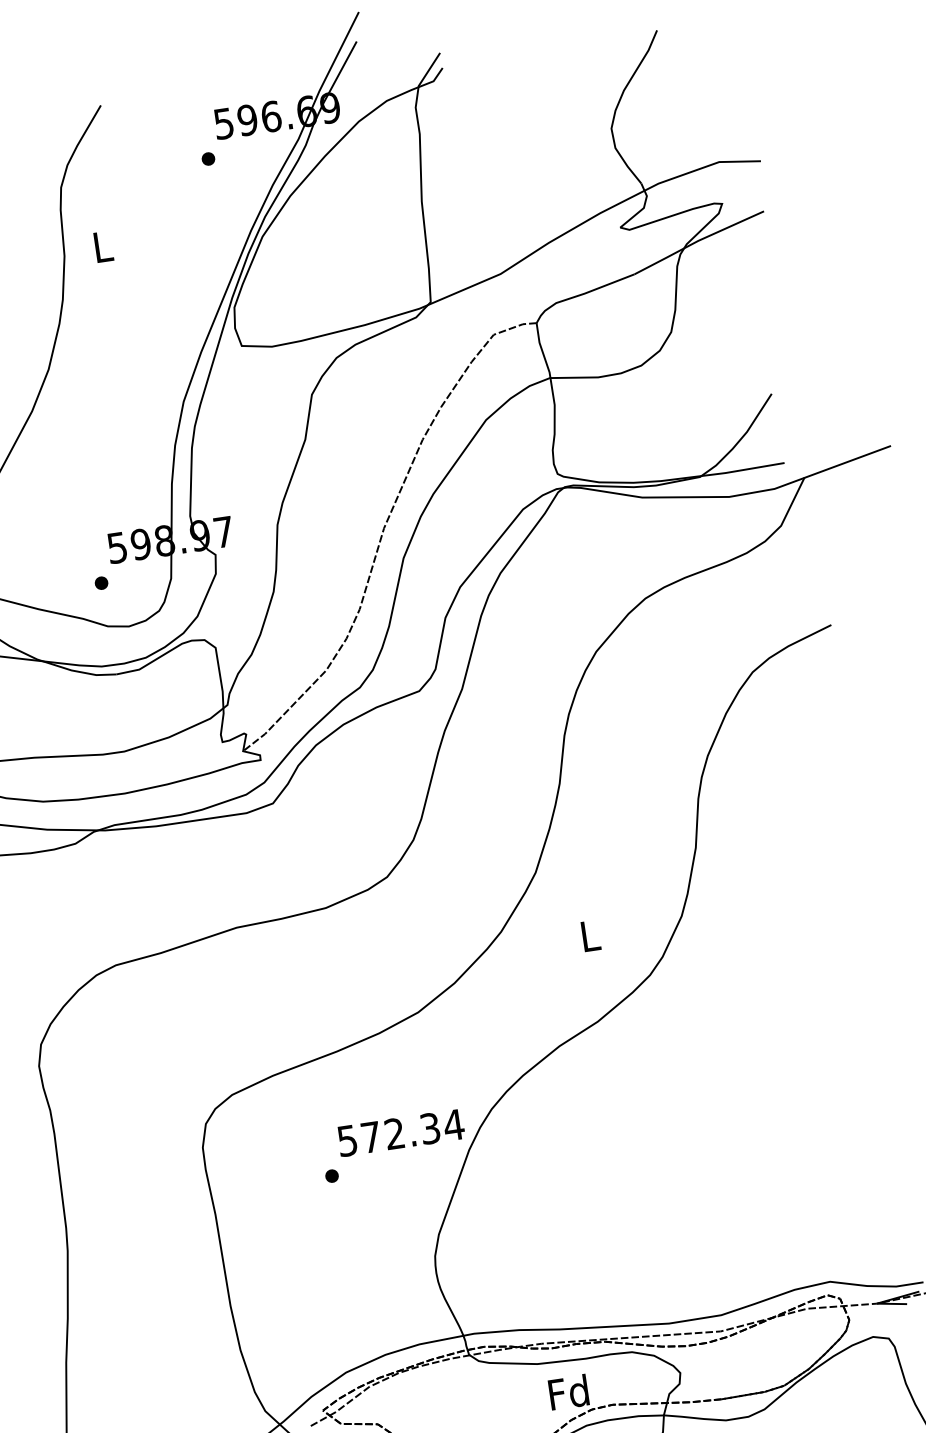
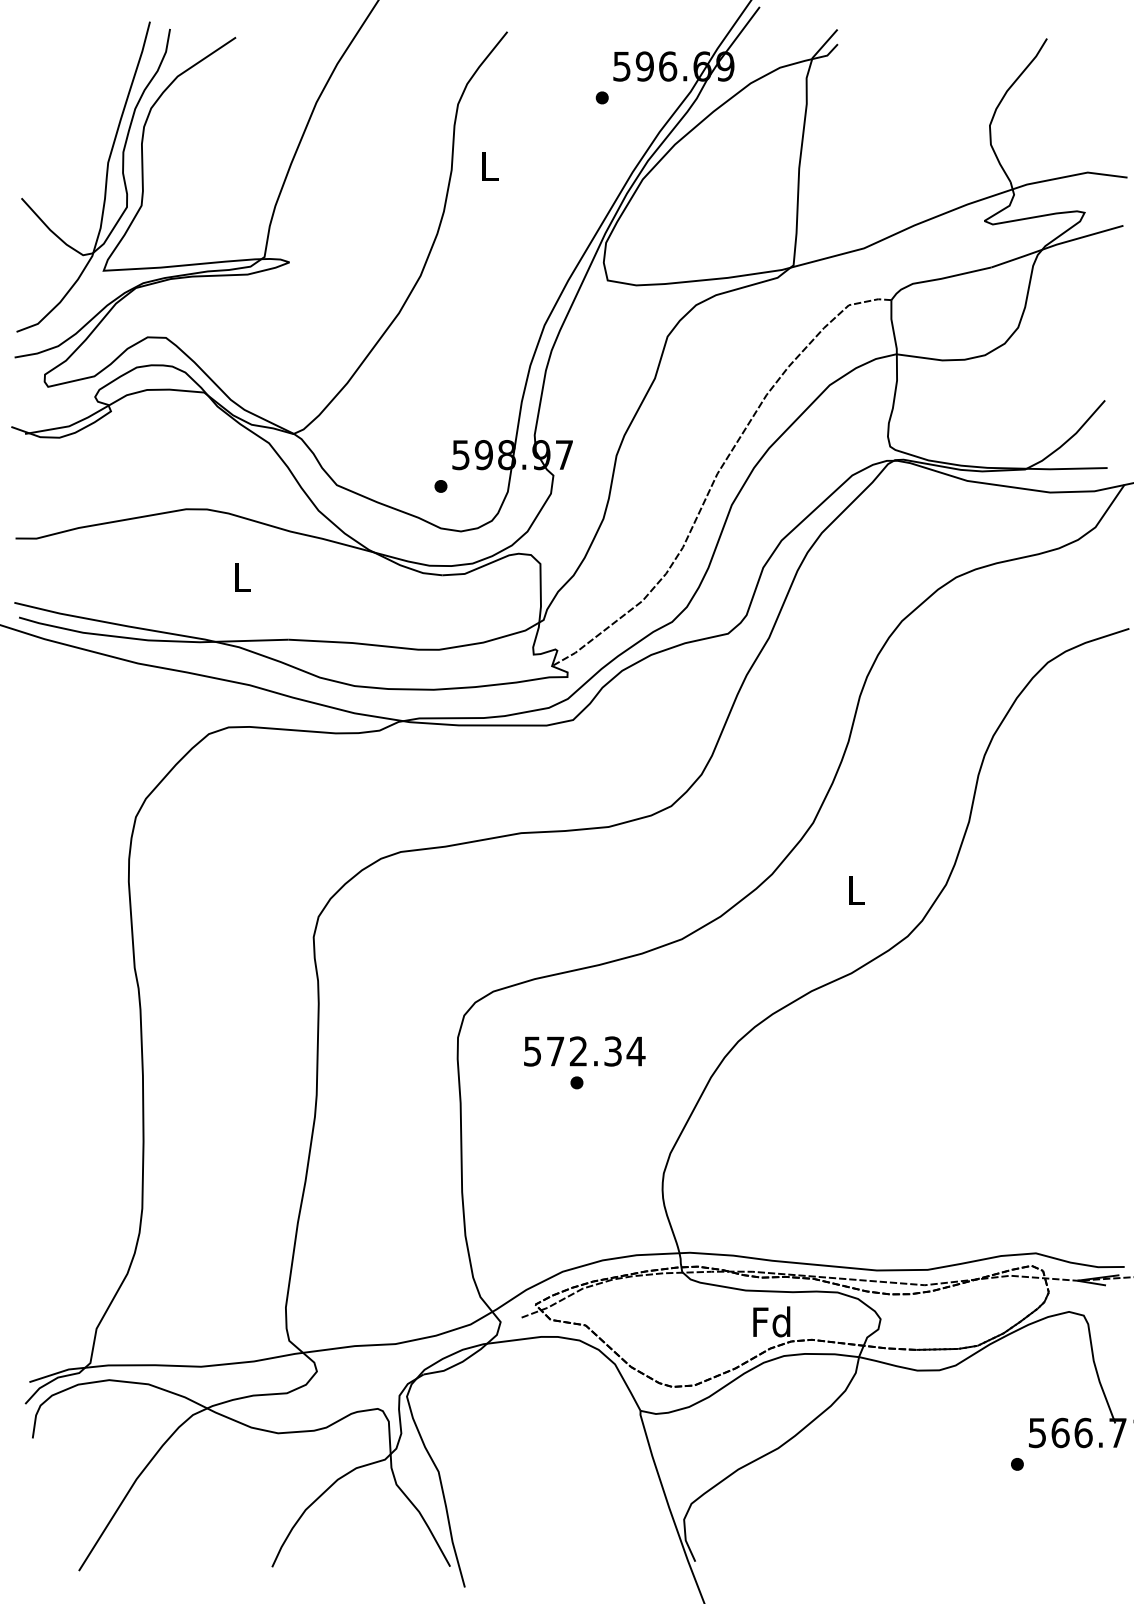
text: (400, 1132) -> (584, 1051), moved

